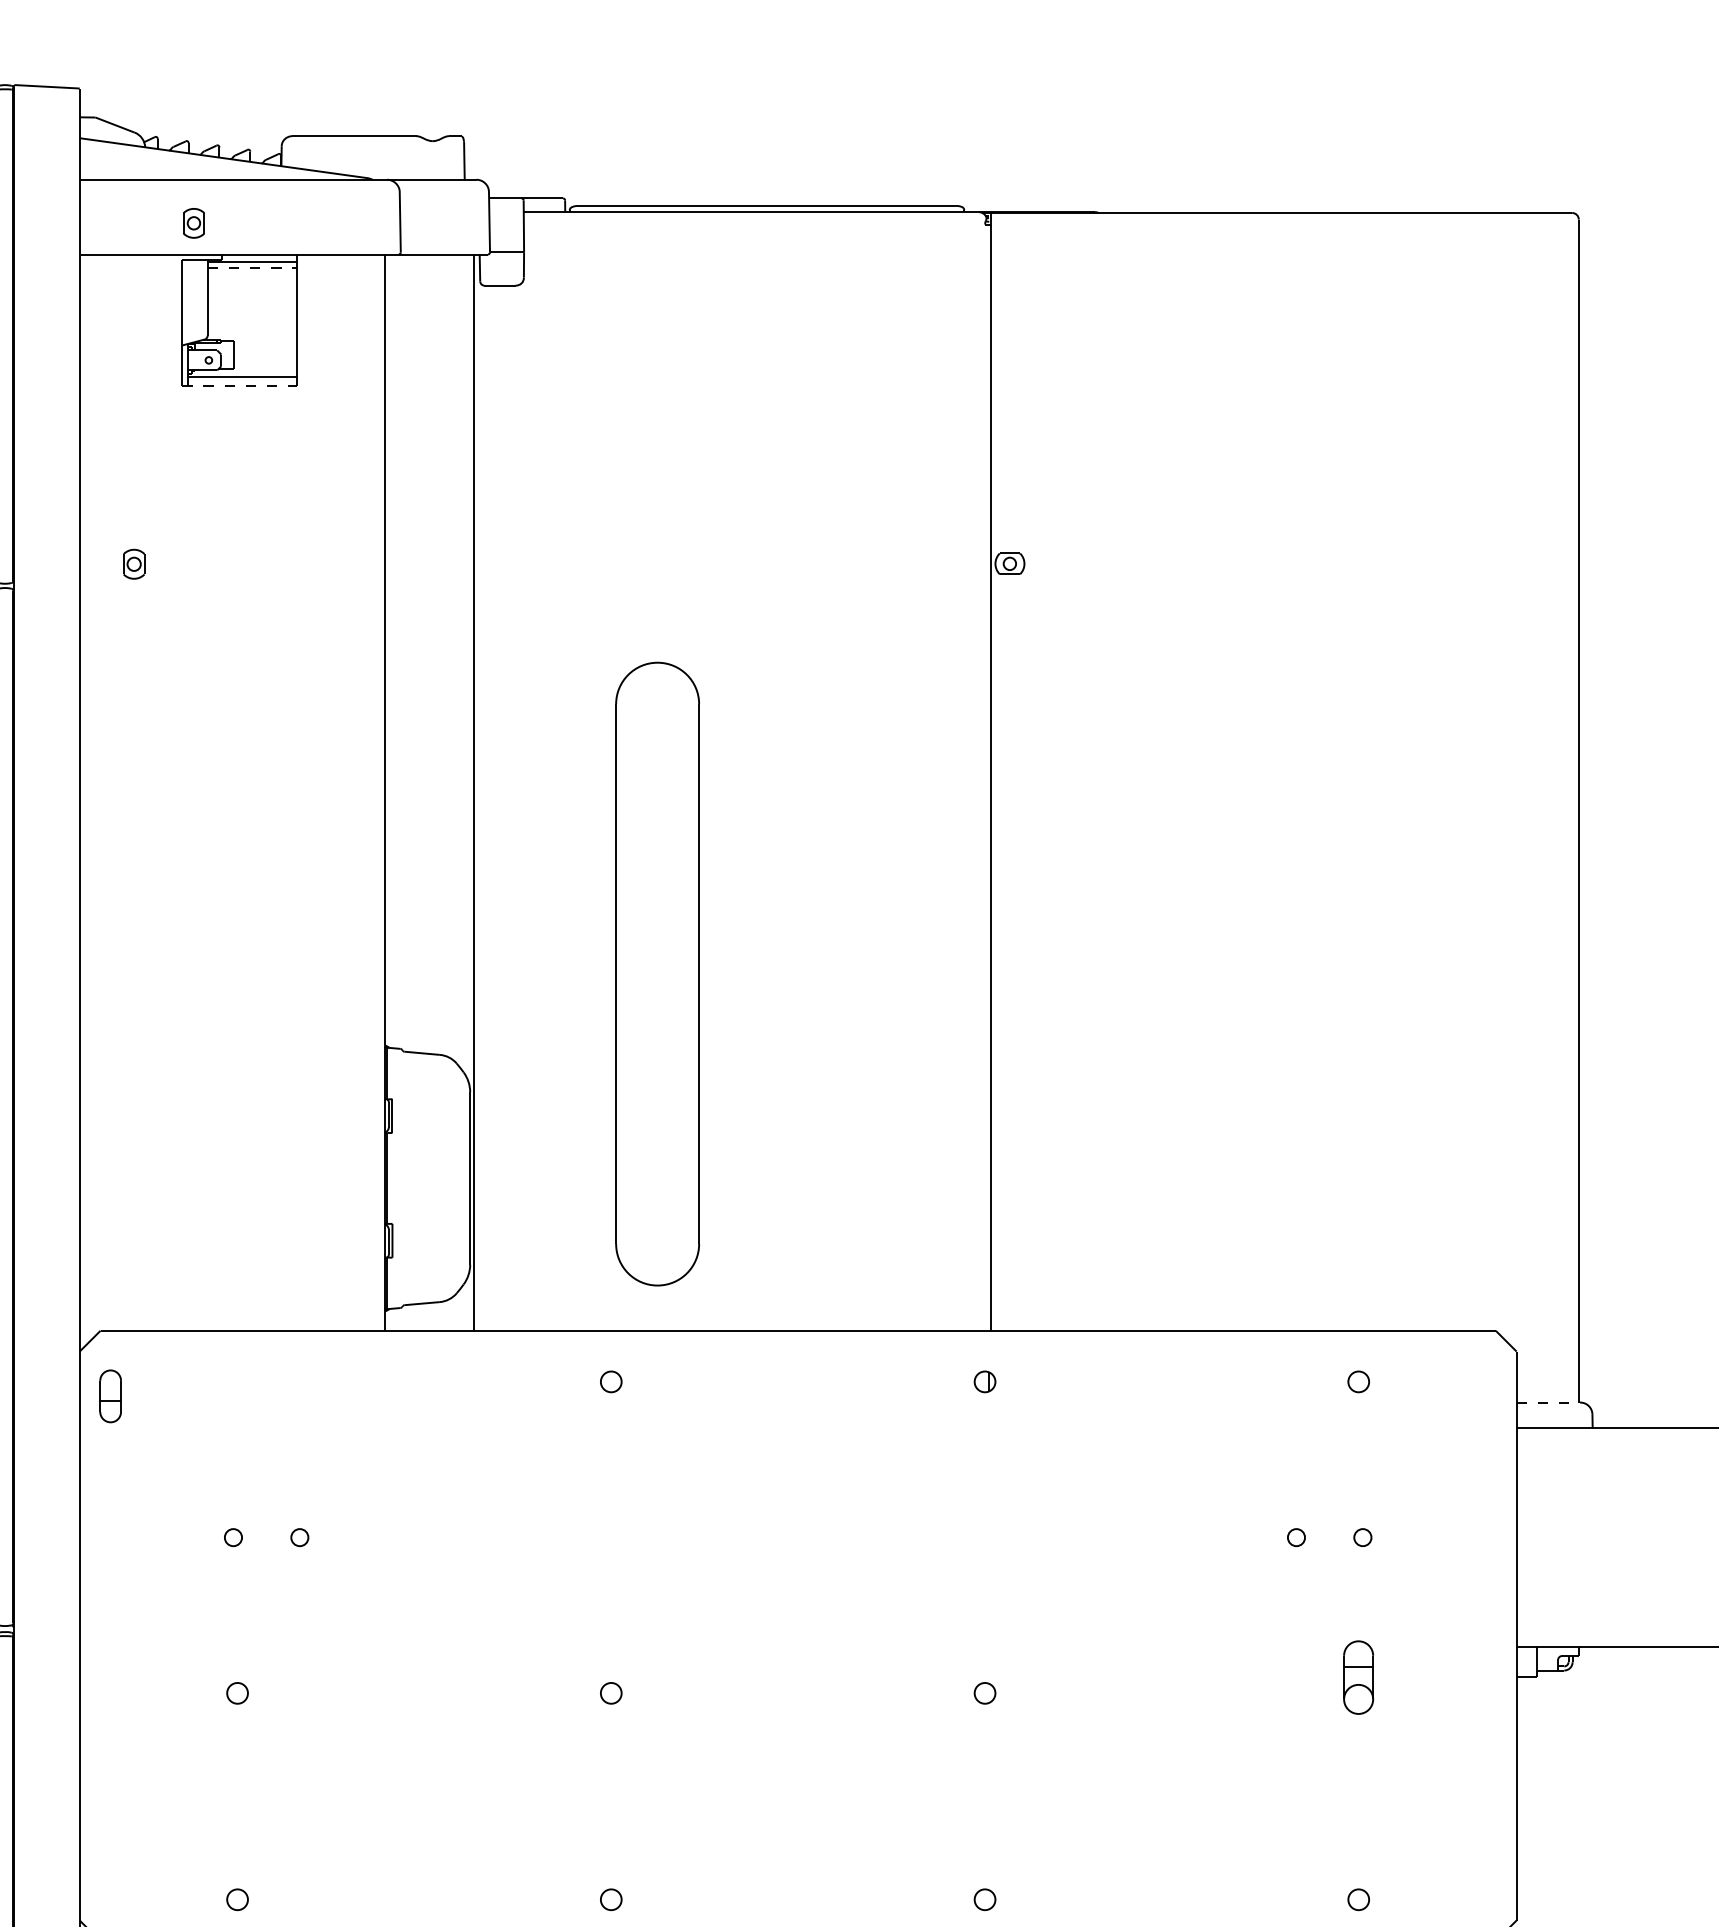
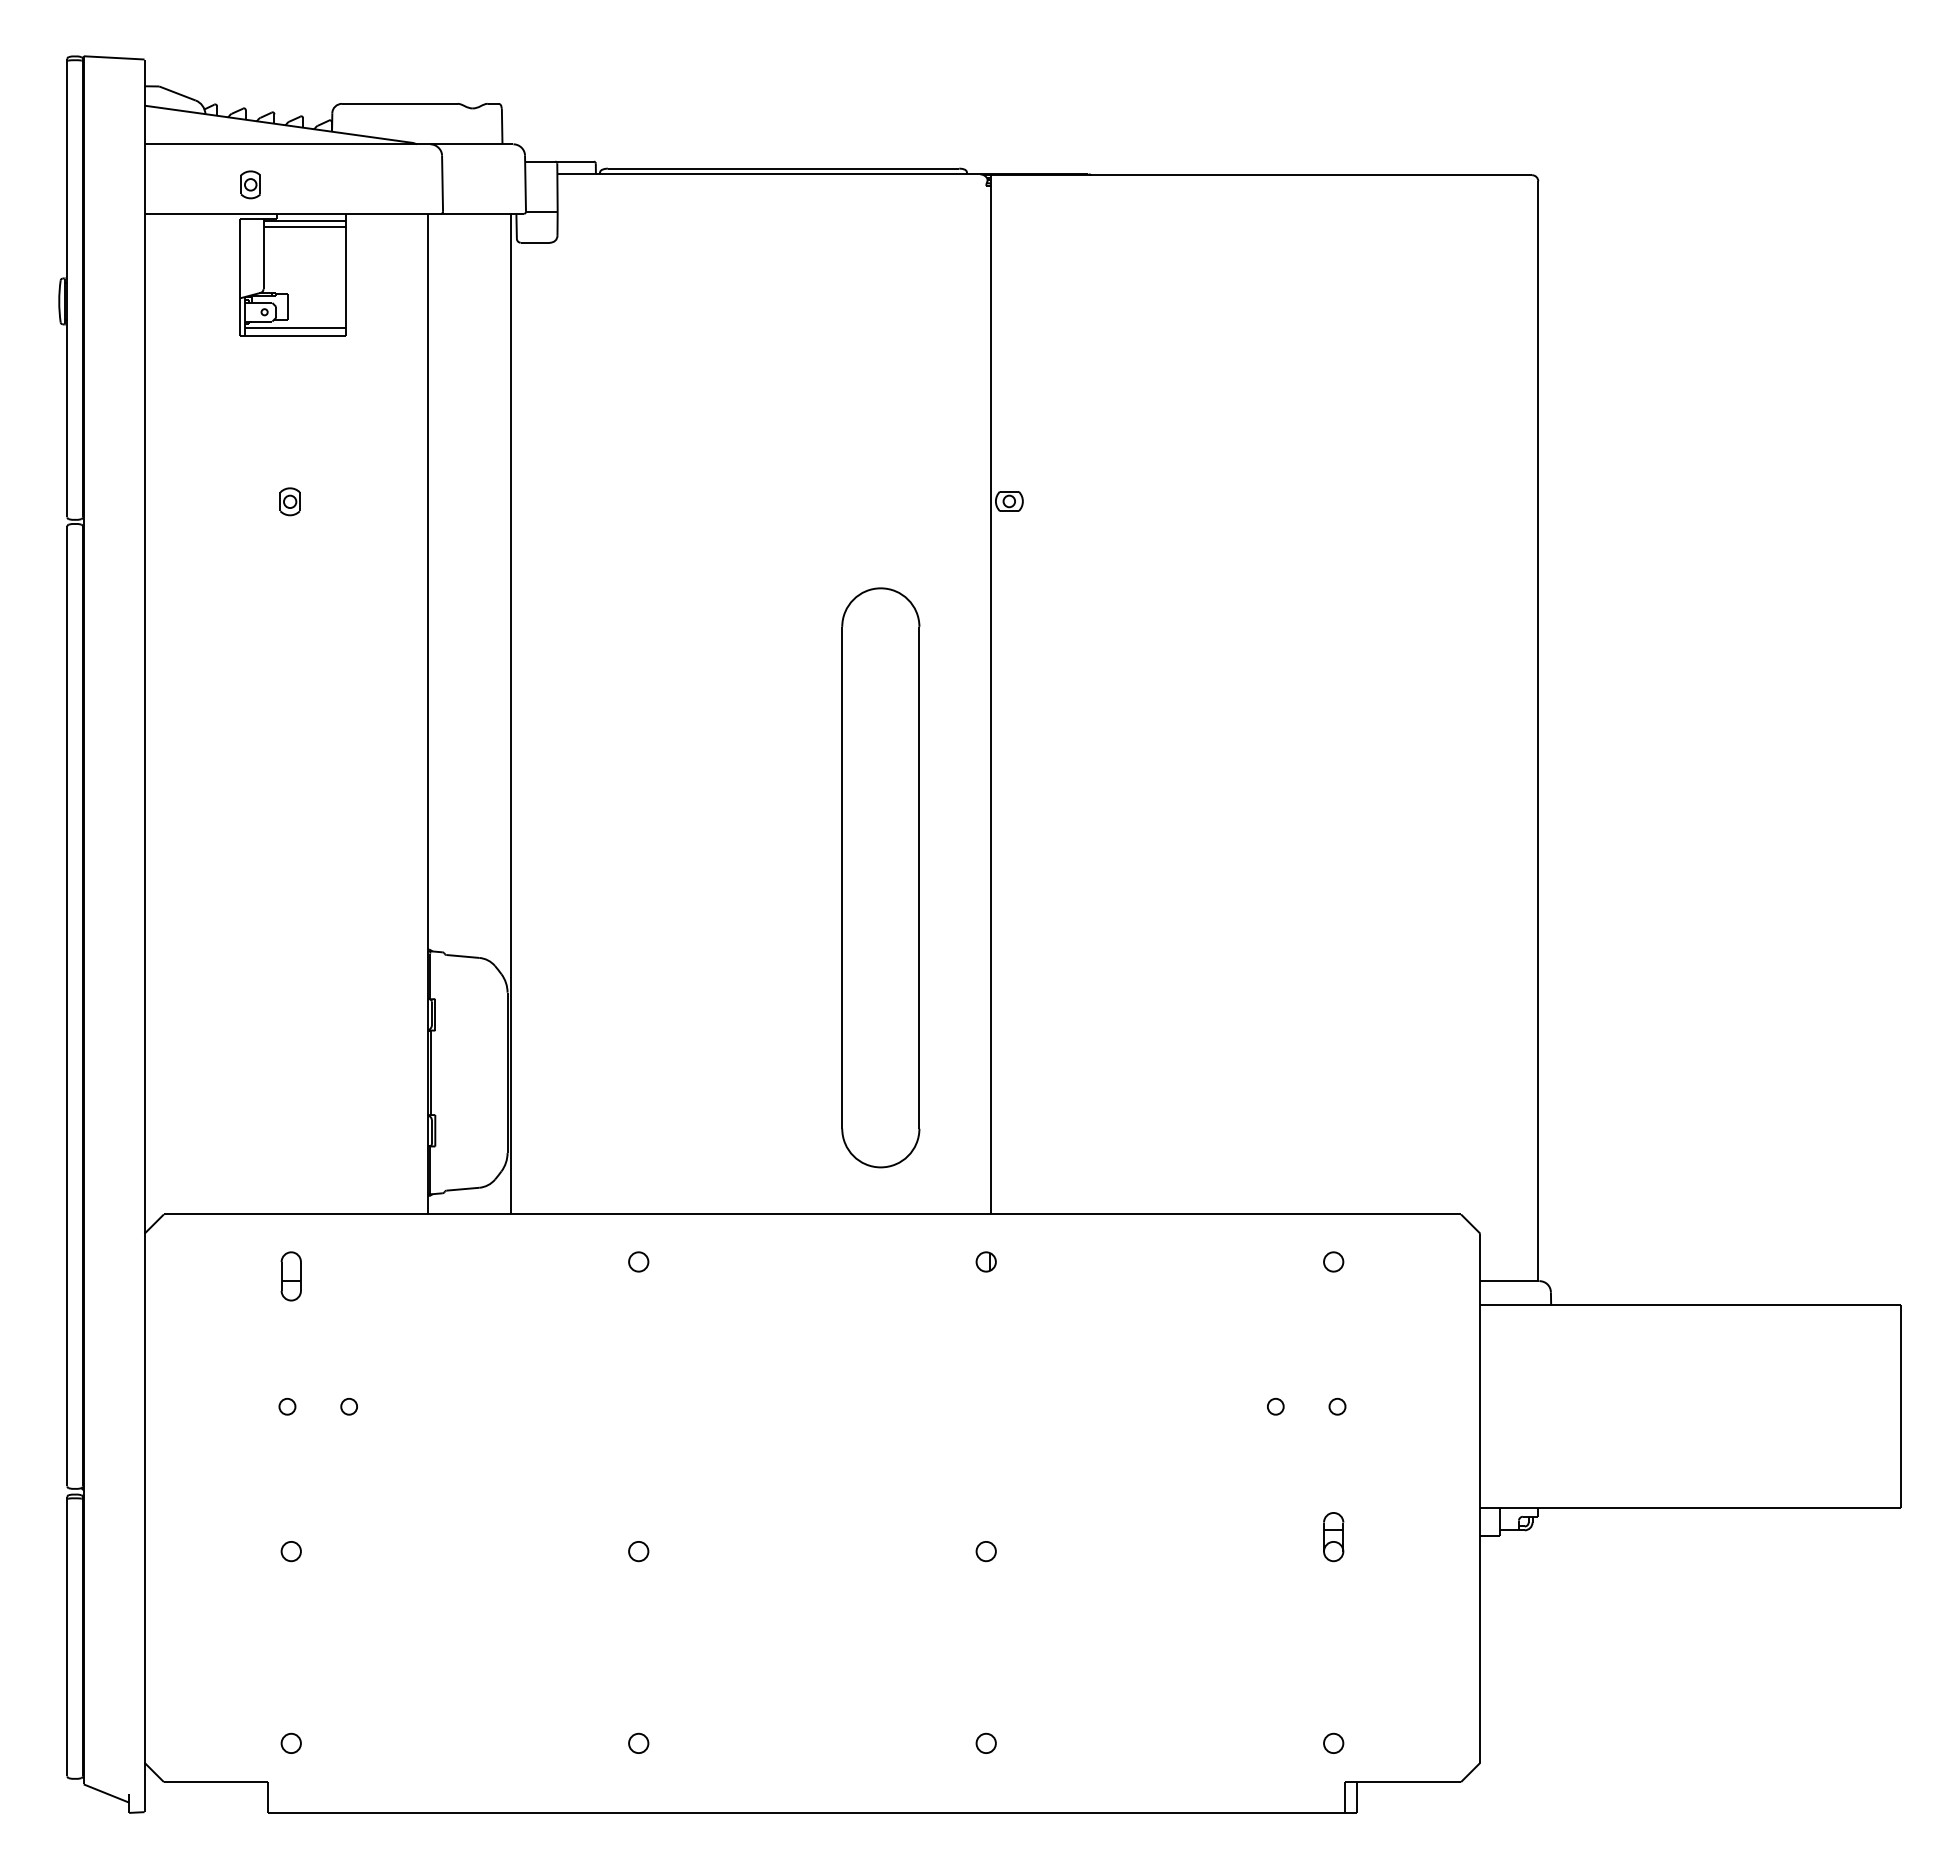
line: (252, 268) -> (305, 226), dashed -> solid
line: (239, 386) -> (293, 336), dashed -> solid
part: (133, 563) -> (289, 501), moved
part: (657, 973) -> (880, 877), moved
part: (109, 1396) -> (290, 1276), moved
line: (1548, 1402) -> (1510, 1281), dashed -> solid
part: (1358, 1678) -> (1333, 1537), size x0.71

